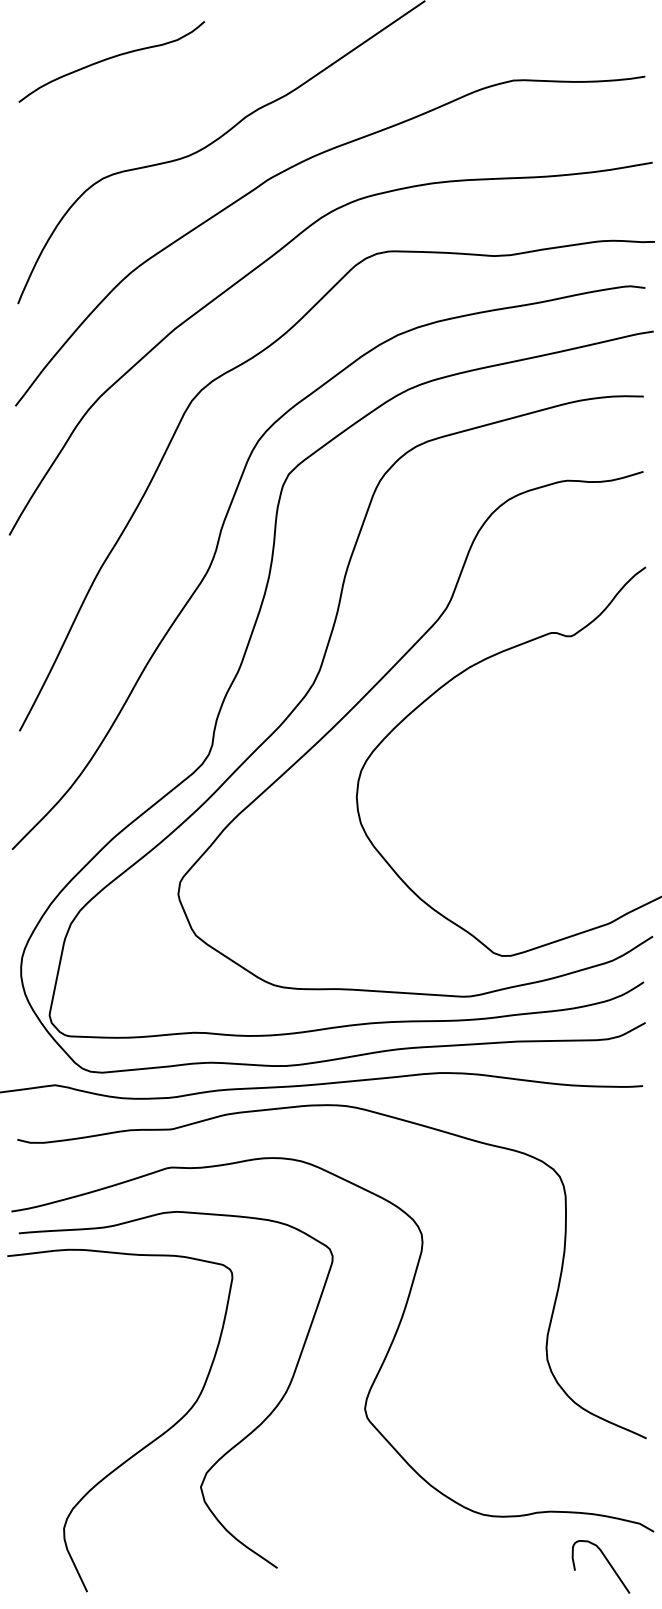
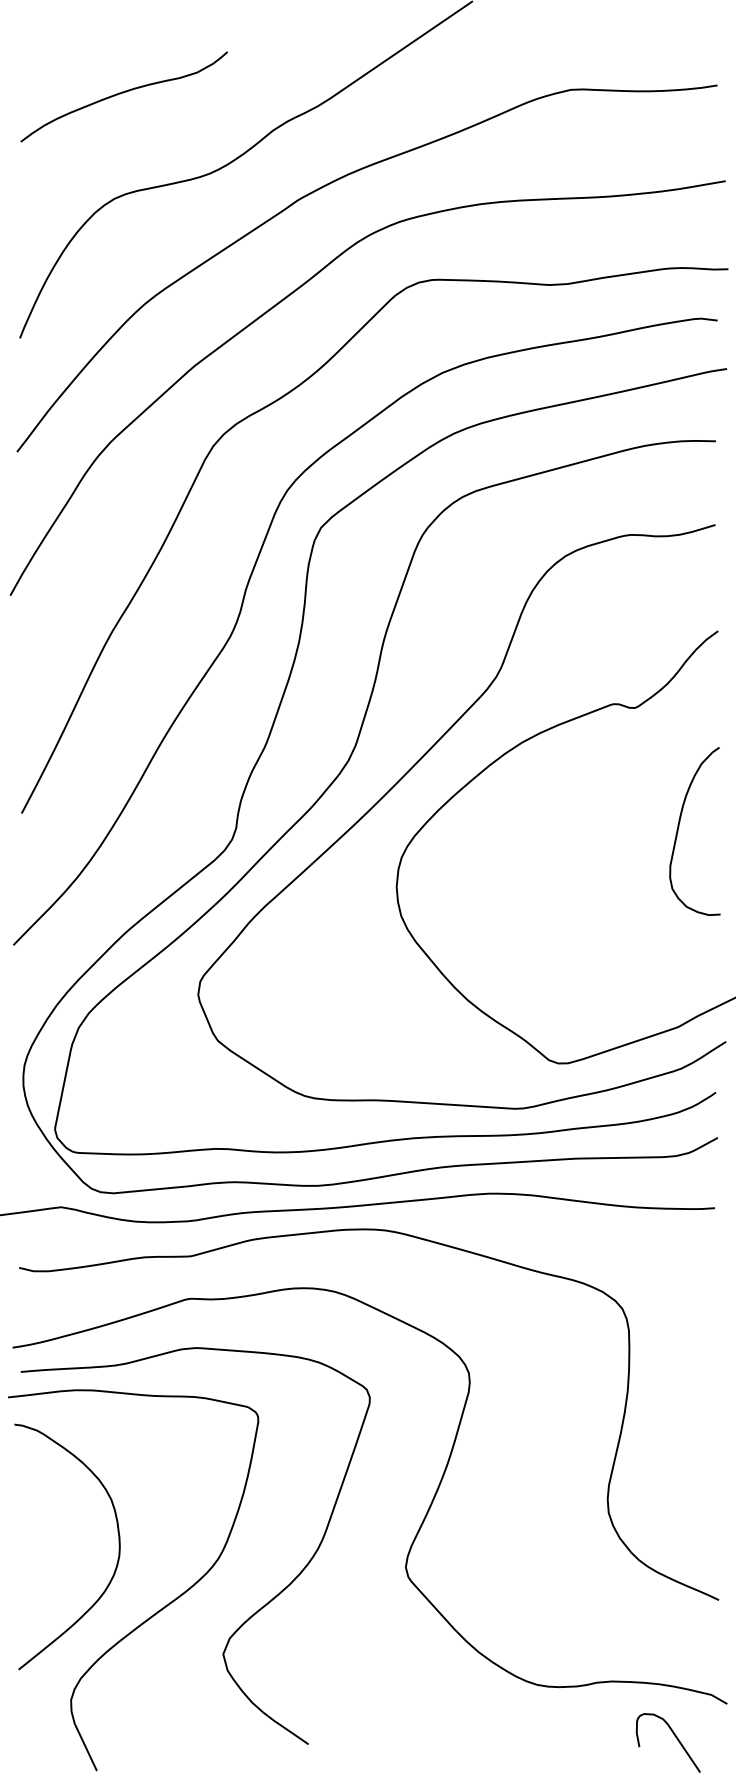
curve: (109, 59) -> (121, 94), moved
curve: (611, 742) -> (679, 826), added
curve: (106, 1388) -> (118, 1544), added

